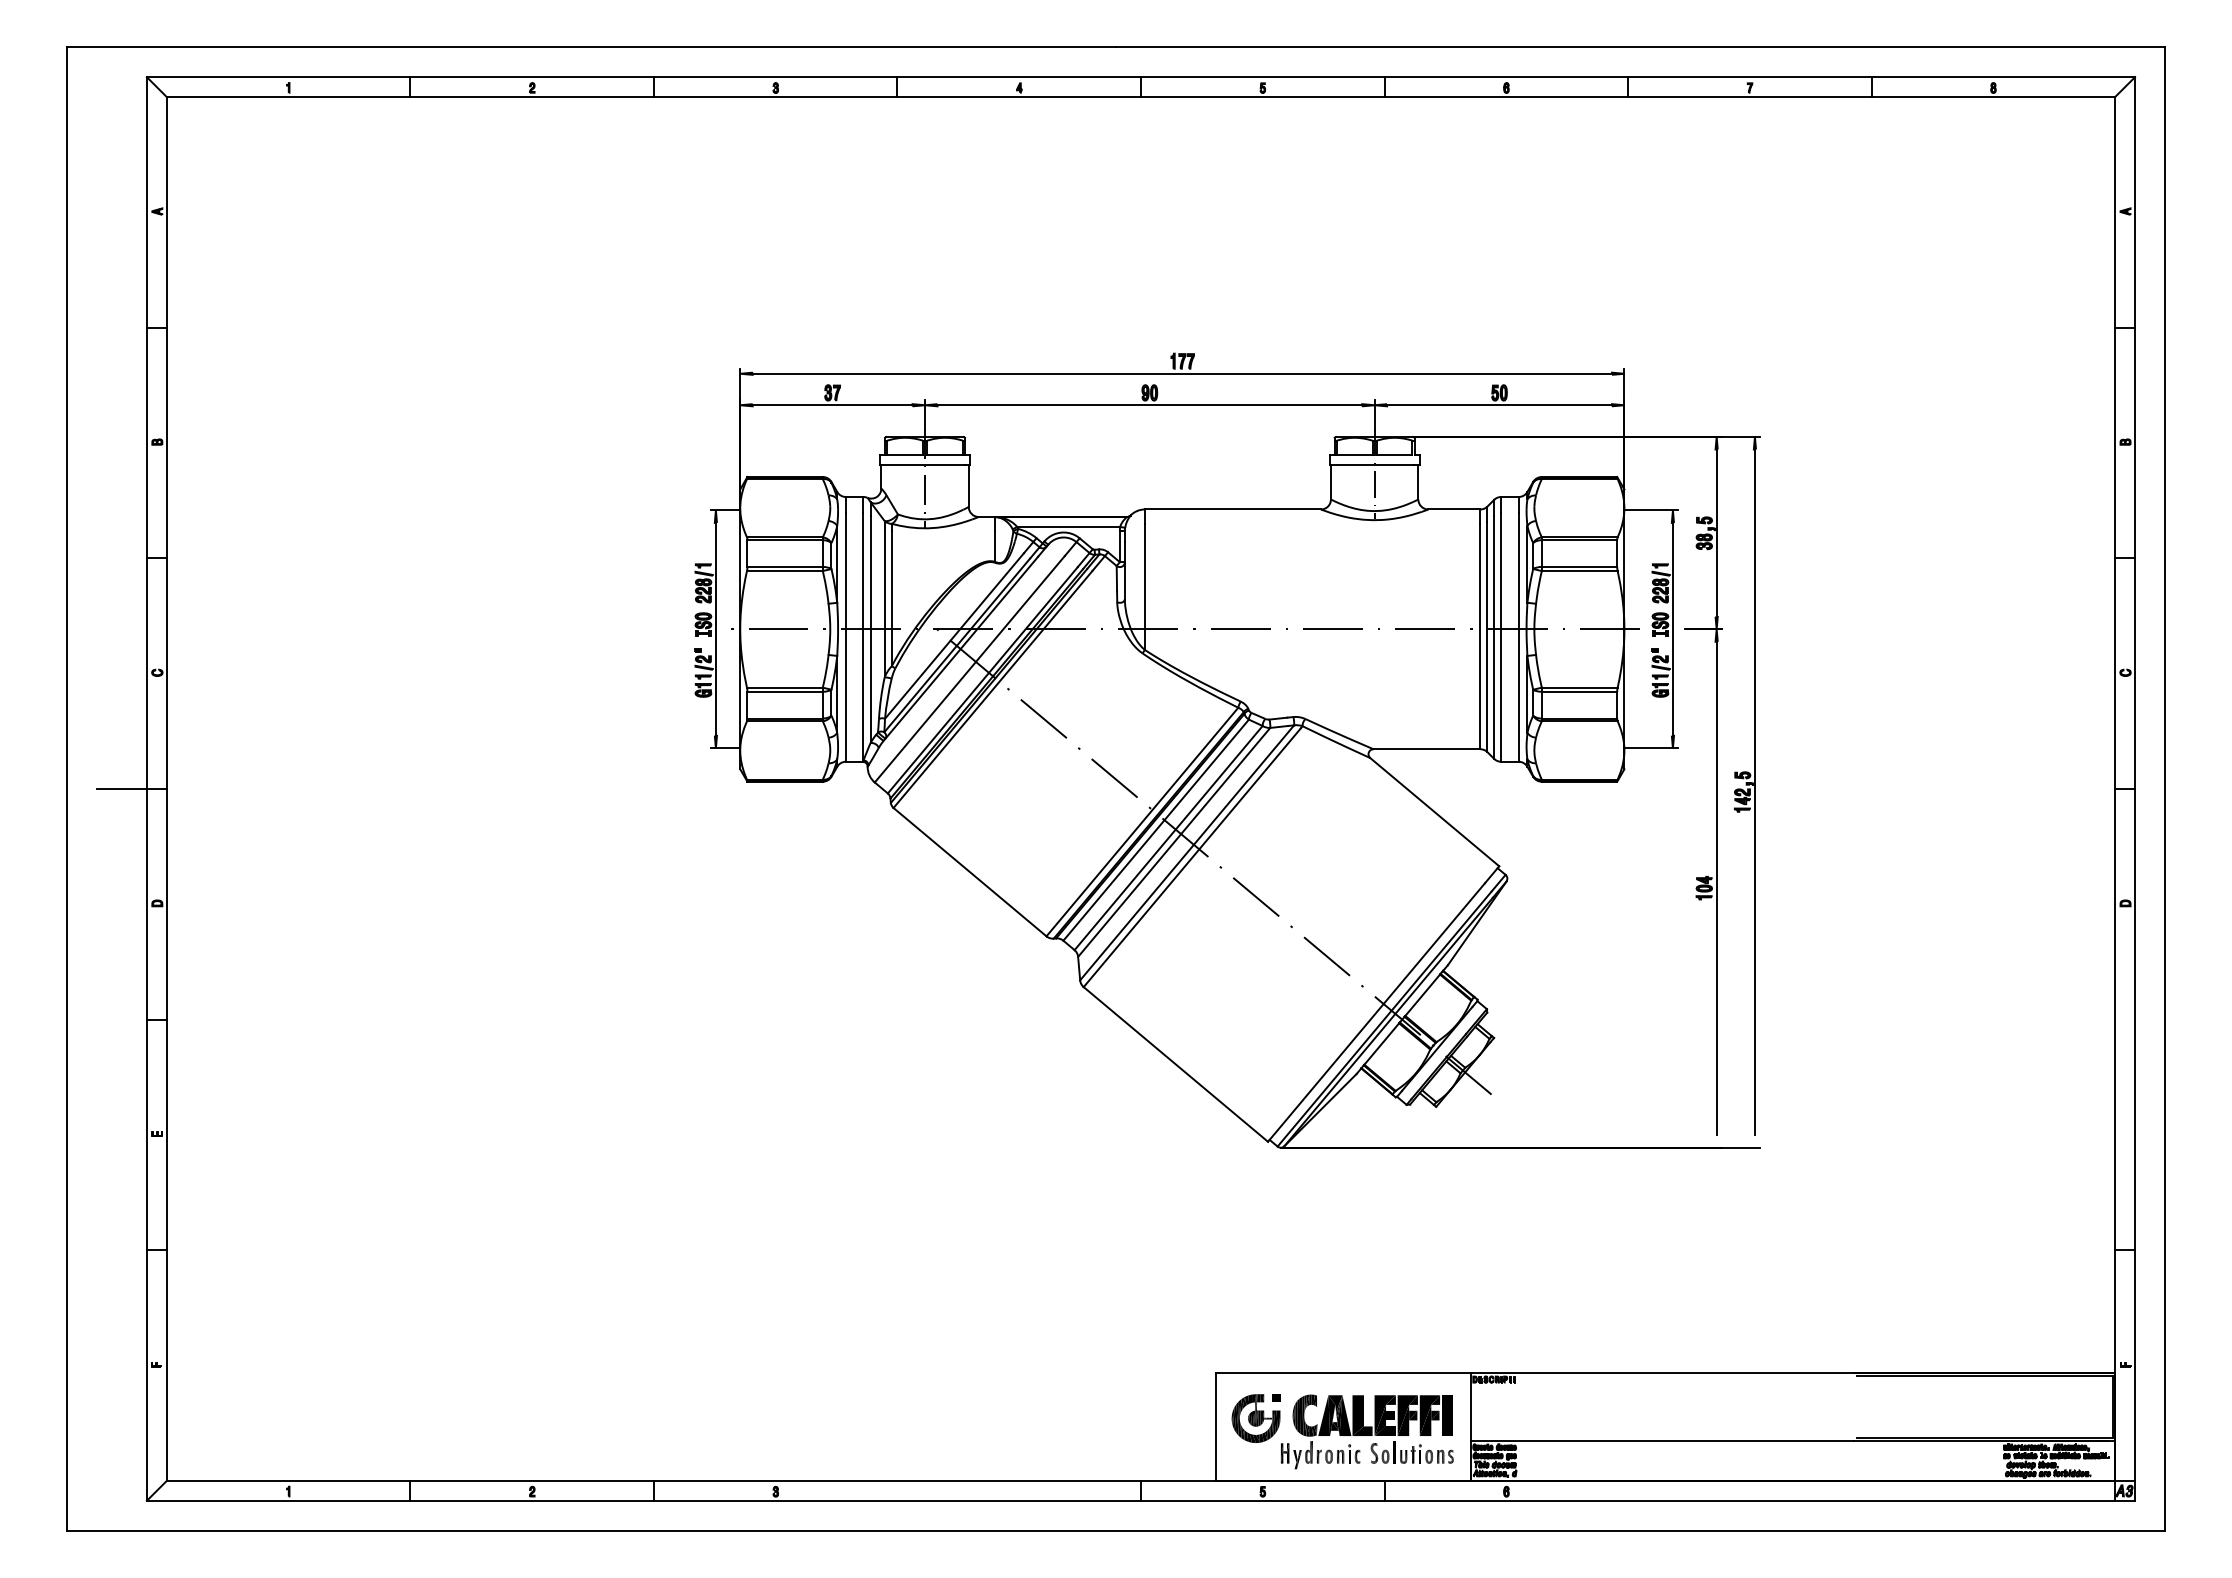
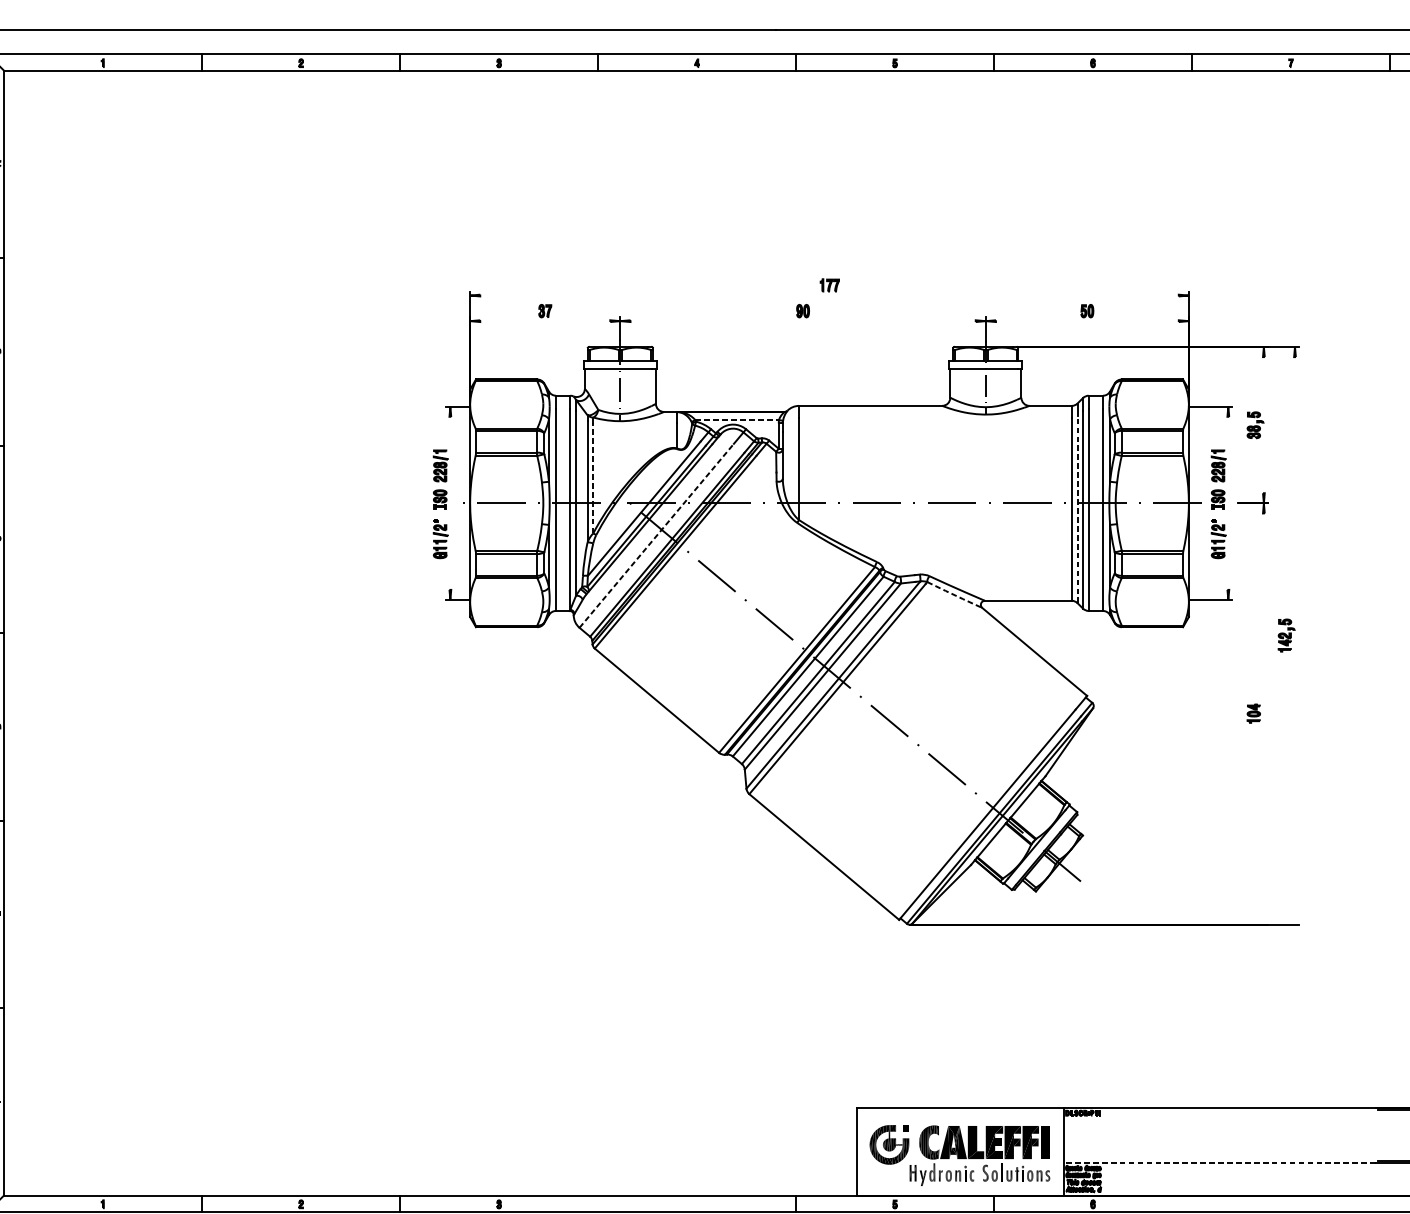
line: (1181, 373) -> (828, 295), removed
line: (832, 405) -> (545, 321), removed
line: (1149, 405) -> (802, 321), removed
line: (1499, 405) -> (1087, 321), removed
line: (1069, 527) -> (737, 420), solid -> dashed
line: (1716, 532) -> (1263, 424), removed
line: (891, 598) -> (593, 478), solid -> dashed
line: (715, 628) -> (450, 502), removed
line: (1672, 628) -> (1227, 502), removed
line: (1487, 636) -> (1077, 509), solid -> dashed
line: (969, 669) -> (656, 535), solid -> dashed
line: (1336, 742) -> (954, 595), solid -> dashed
line: (1754, 792) -> (1294, 635), removed
line: (1716, 888) -> (1263, 713), removed
line: (1662, 1440) -> (1219, 1162), solid -> dashed

